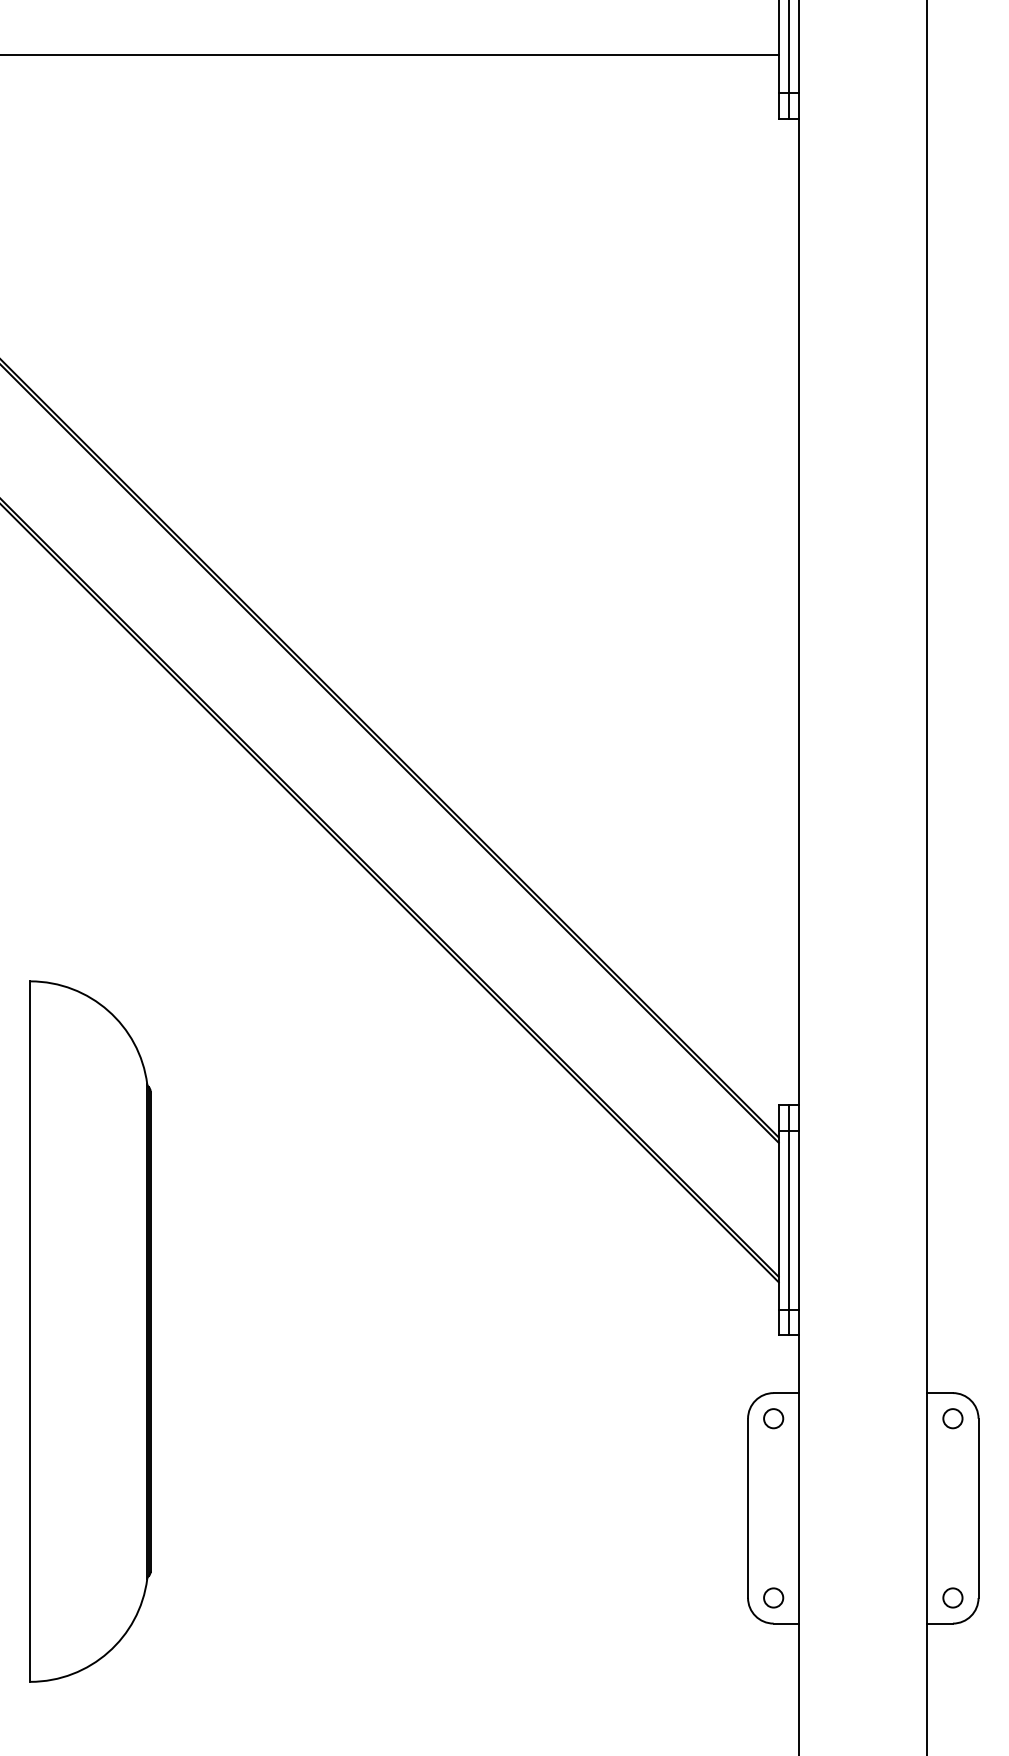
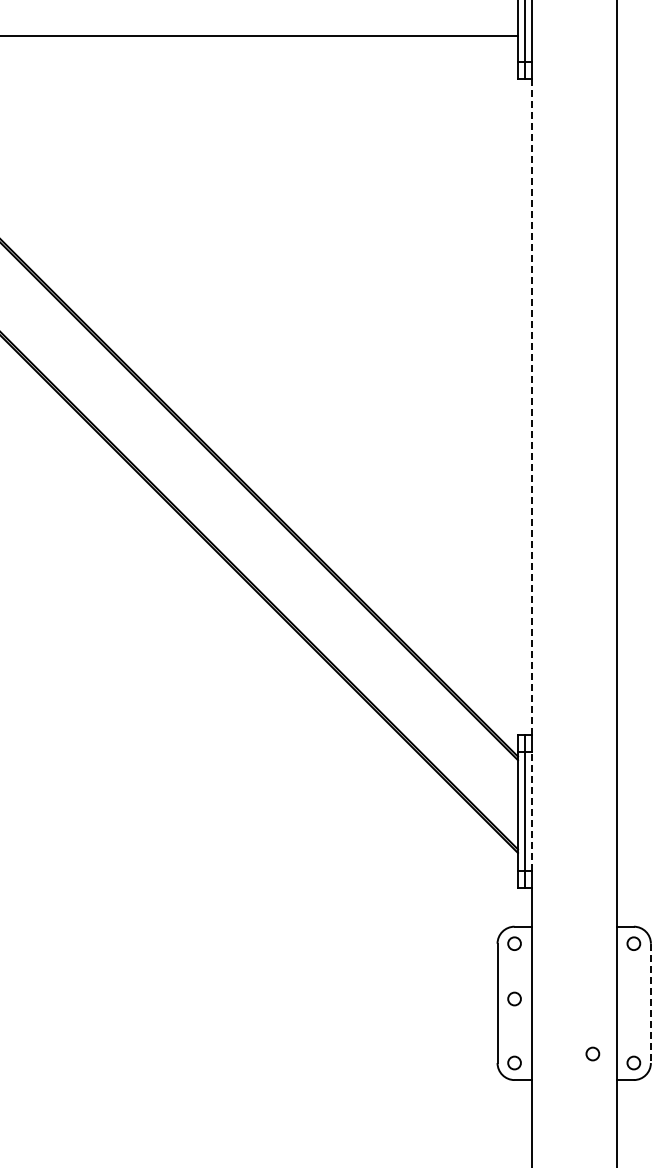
line: (799, 612) -> (531, 407), solid -> dashed
line: (799, 1219) -> (531, 811), solid -> dashed
part: (89, 1331) -> (59, 885), removed
circle: (773, 1500) -> (514, 998), added
line: (977, 1508) -> (650, 1003), solid -> dashed
circle: (890, 1583) -> (592, 1053), added

